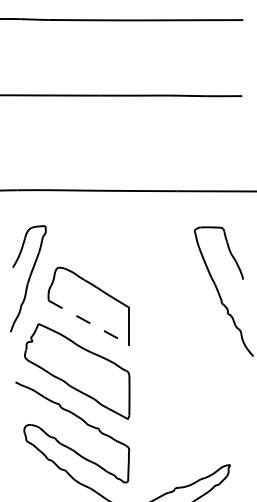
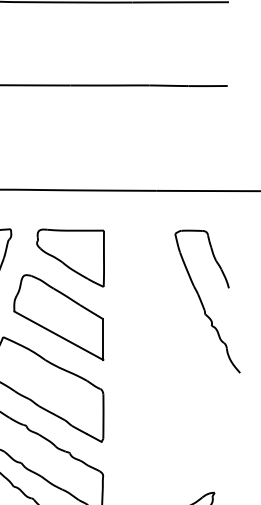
part: (99, 251) -> (70, 257), added
line: (89, 322) -> (59, 335), dashed -> solid

